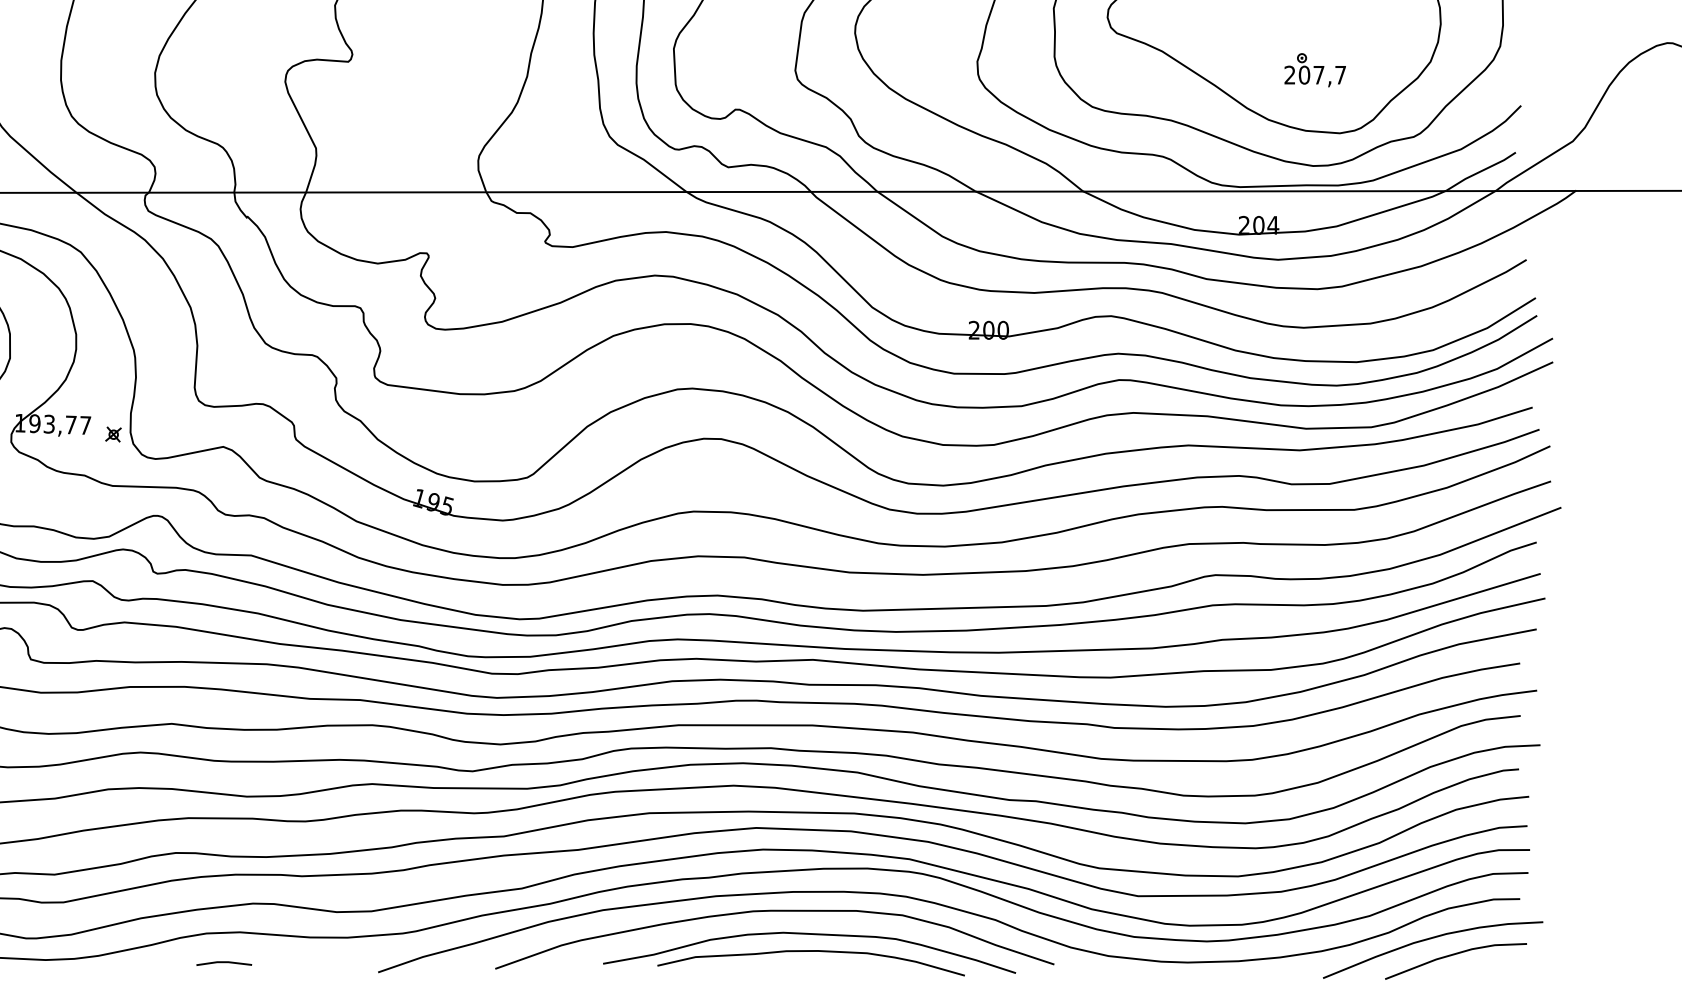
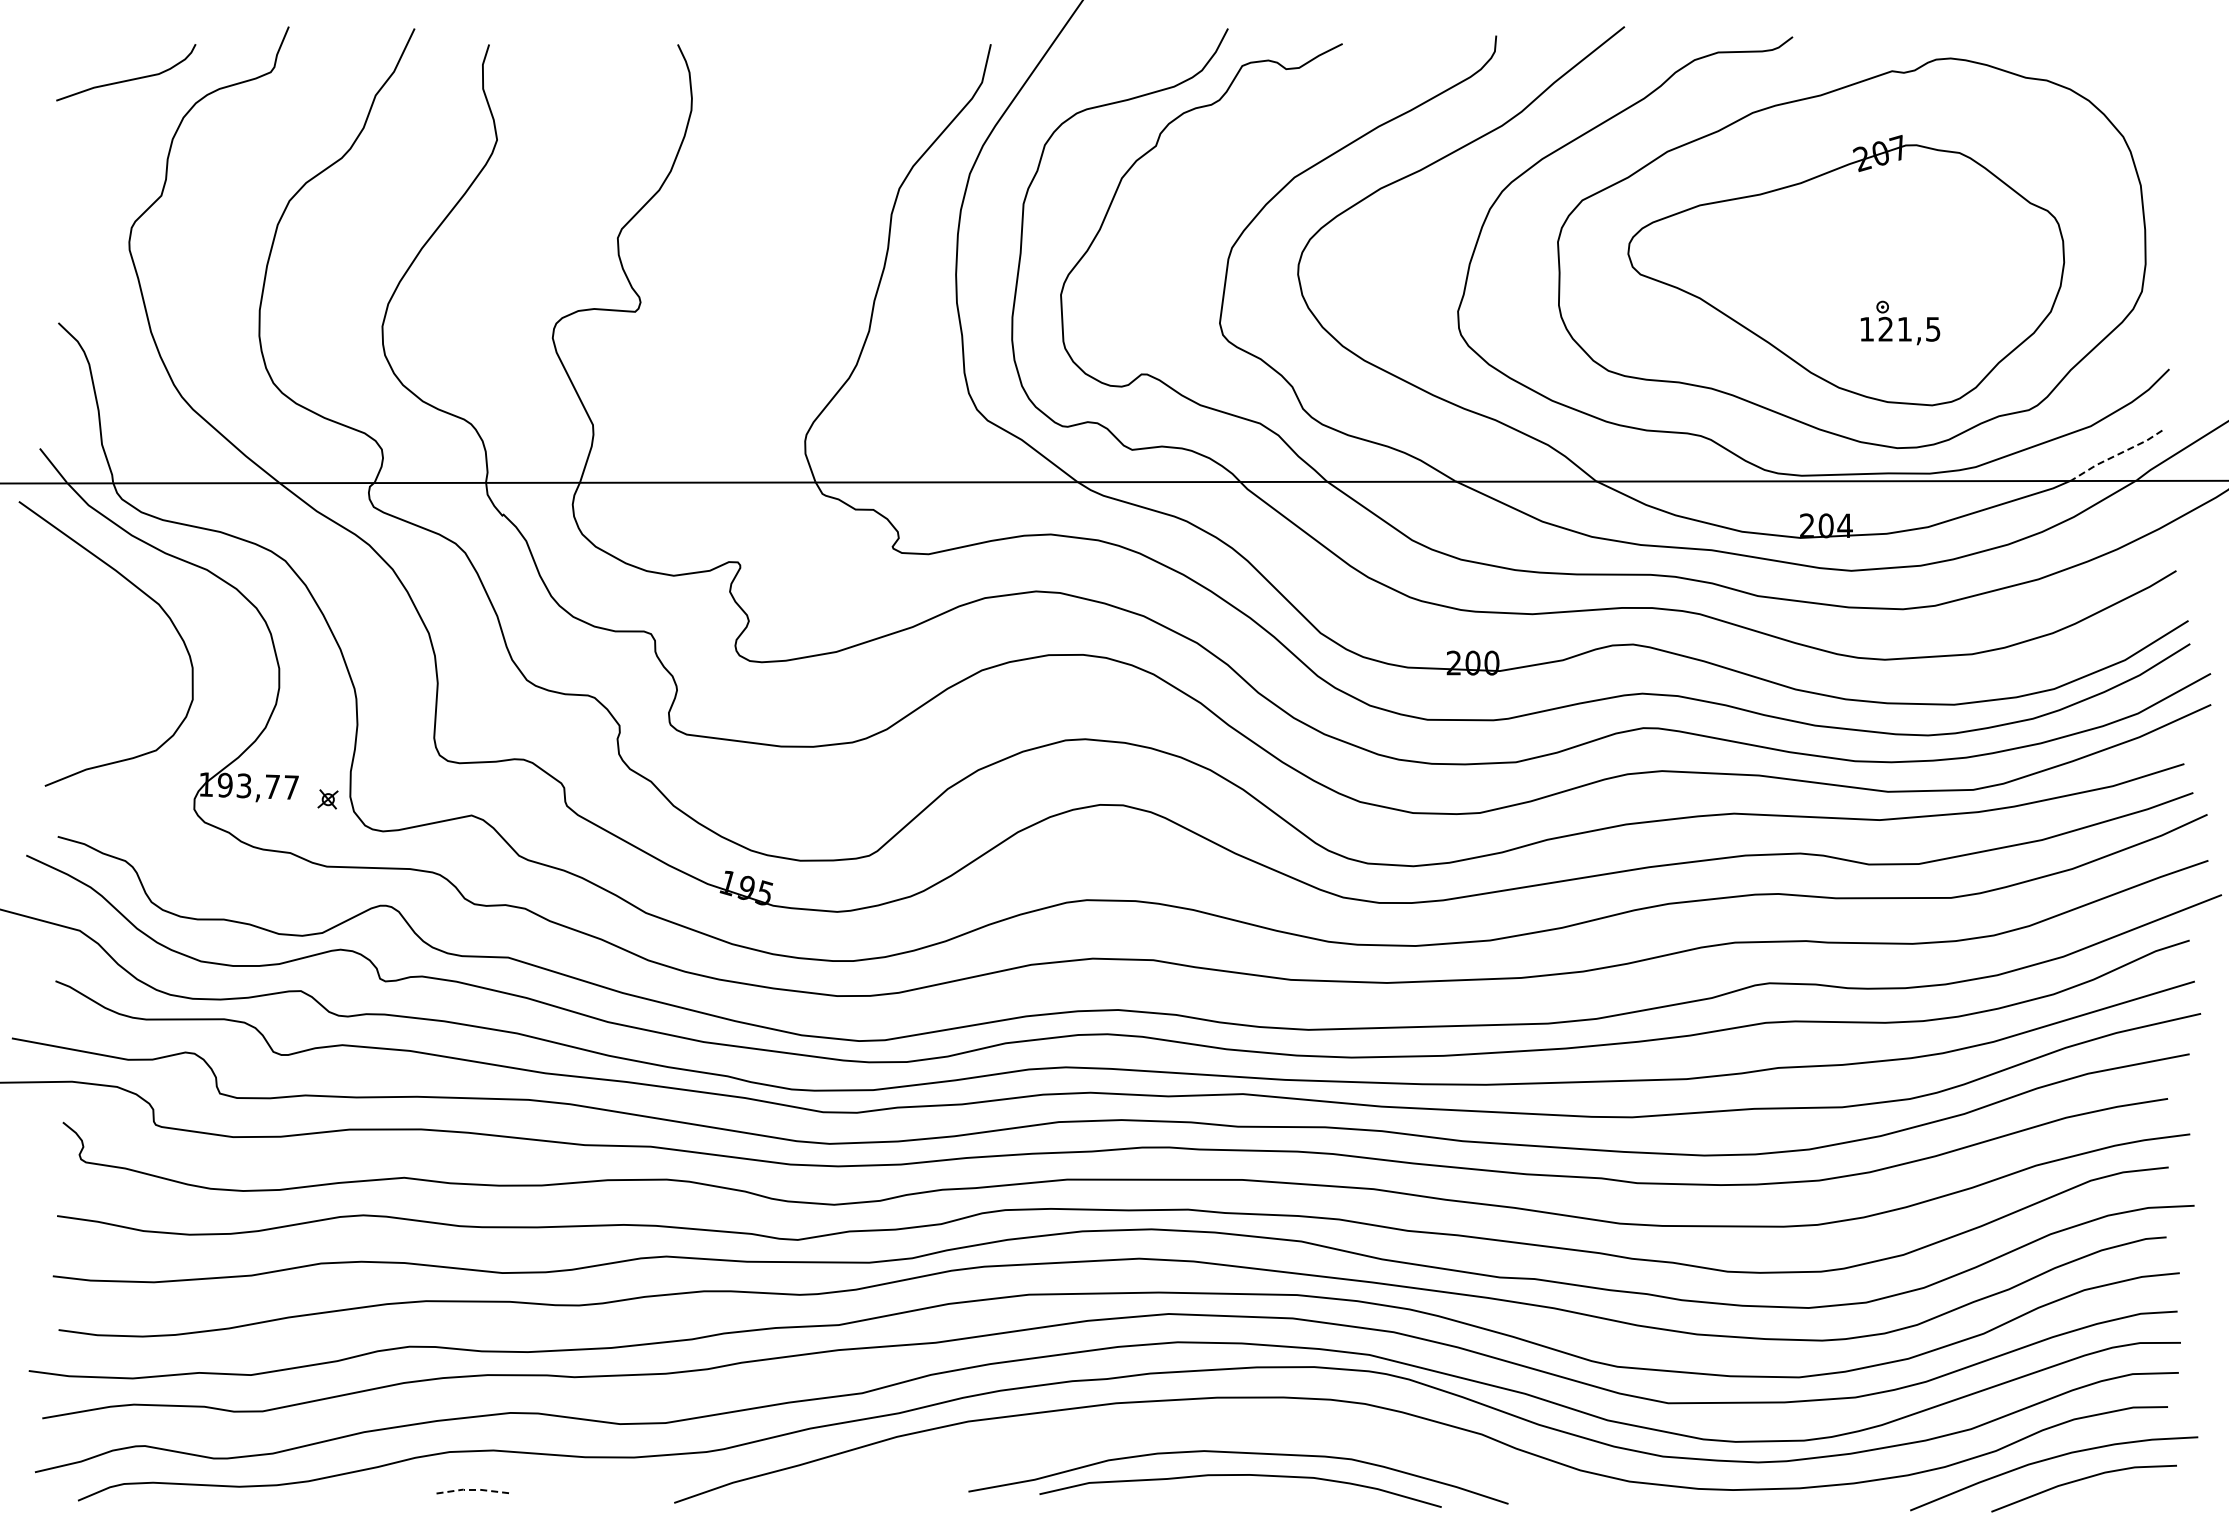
text: (1314, 74) -> (1899, 328), 207,7 -> 121,5
line: (1480, 171) -> (2116, 455), solid -> dashed
curve: (774, 911) -> (1192, 1423), removed
line: (224, 962) -> (473, 1489), solid -> dashed

